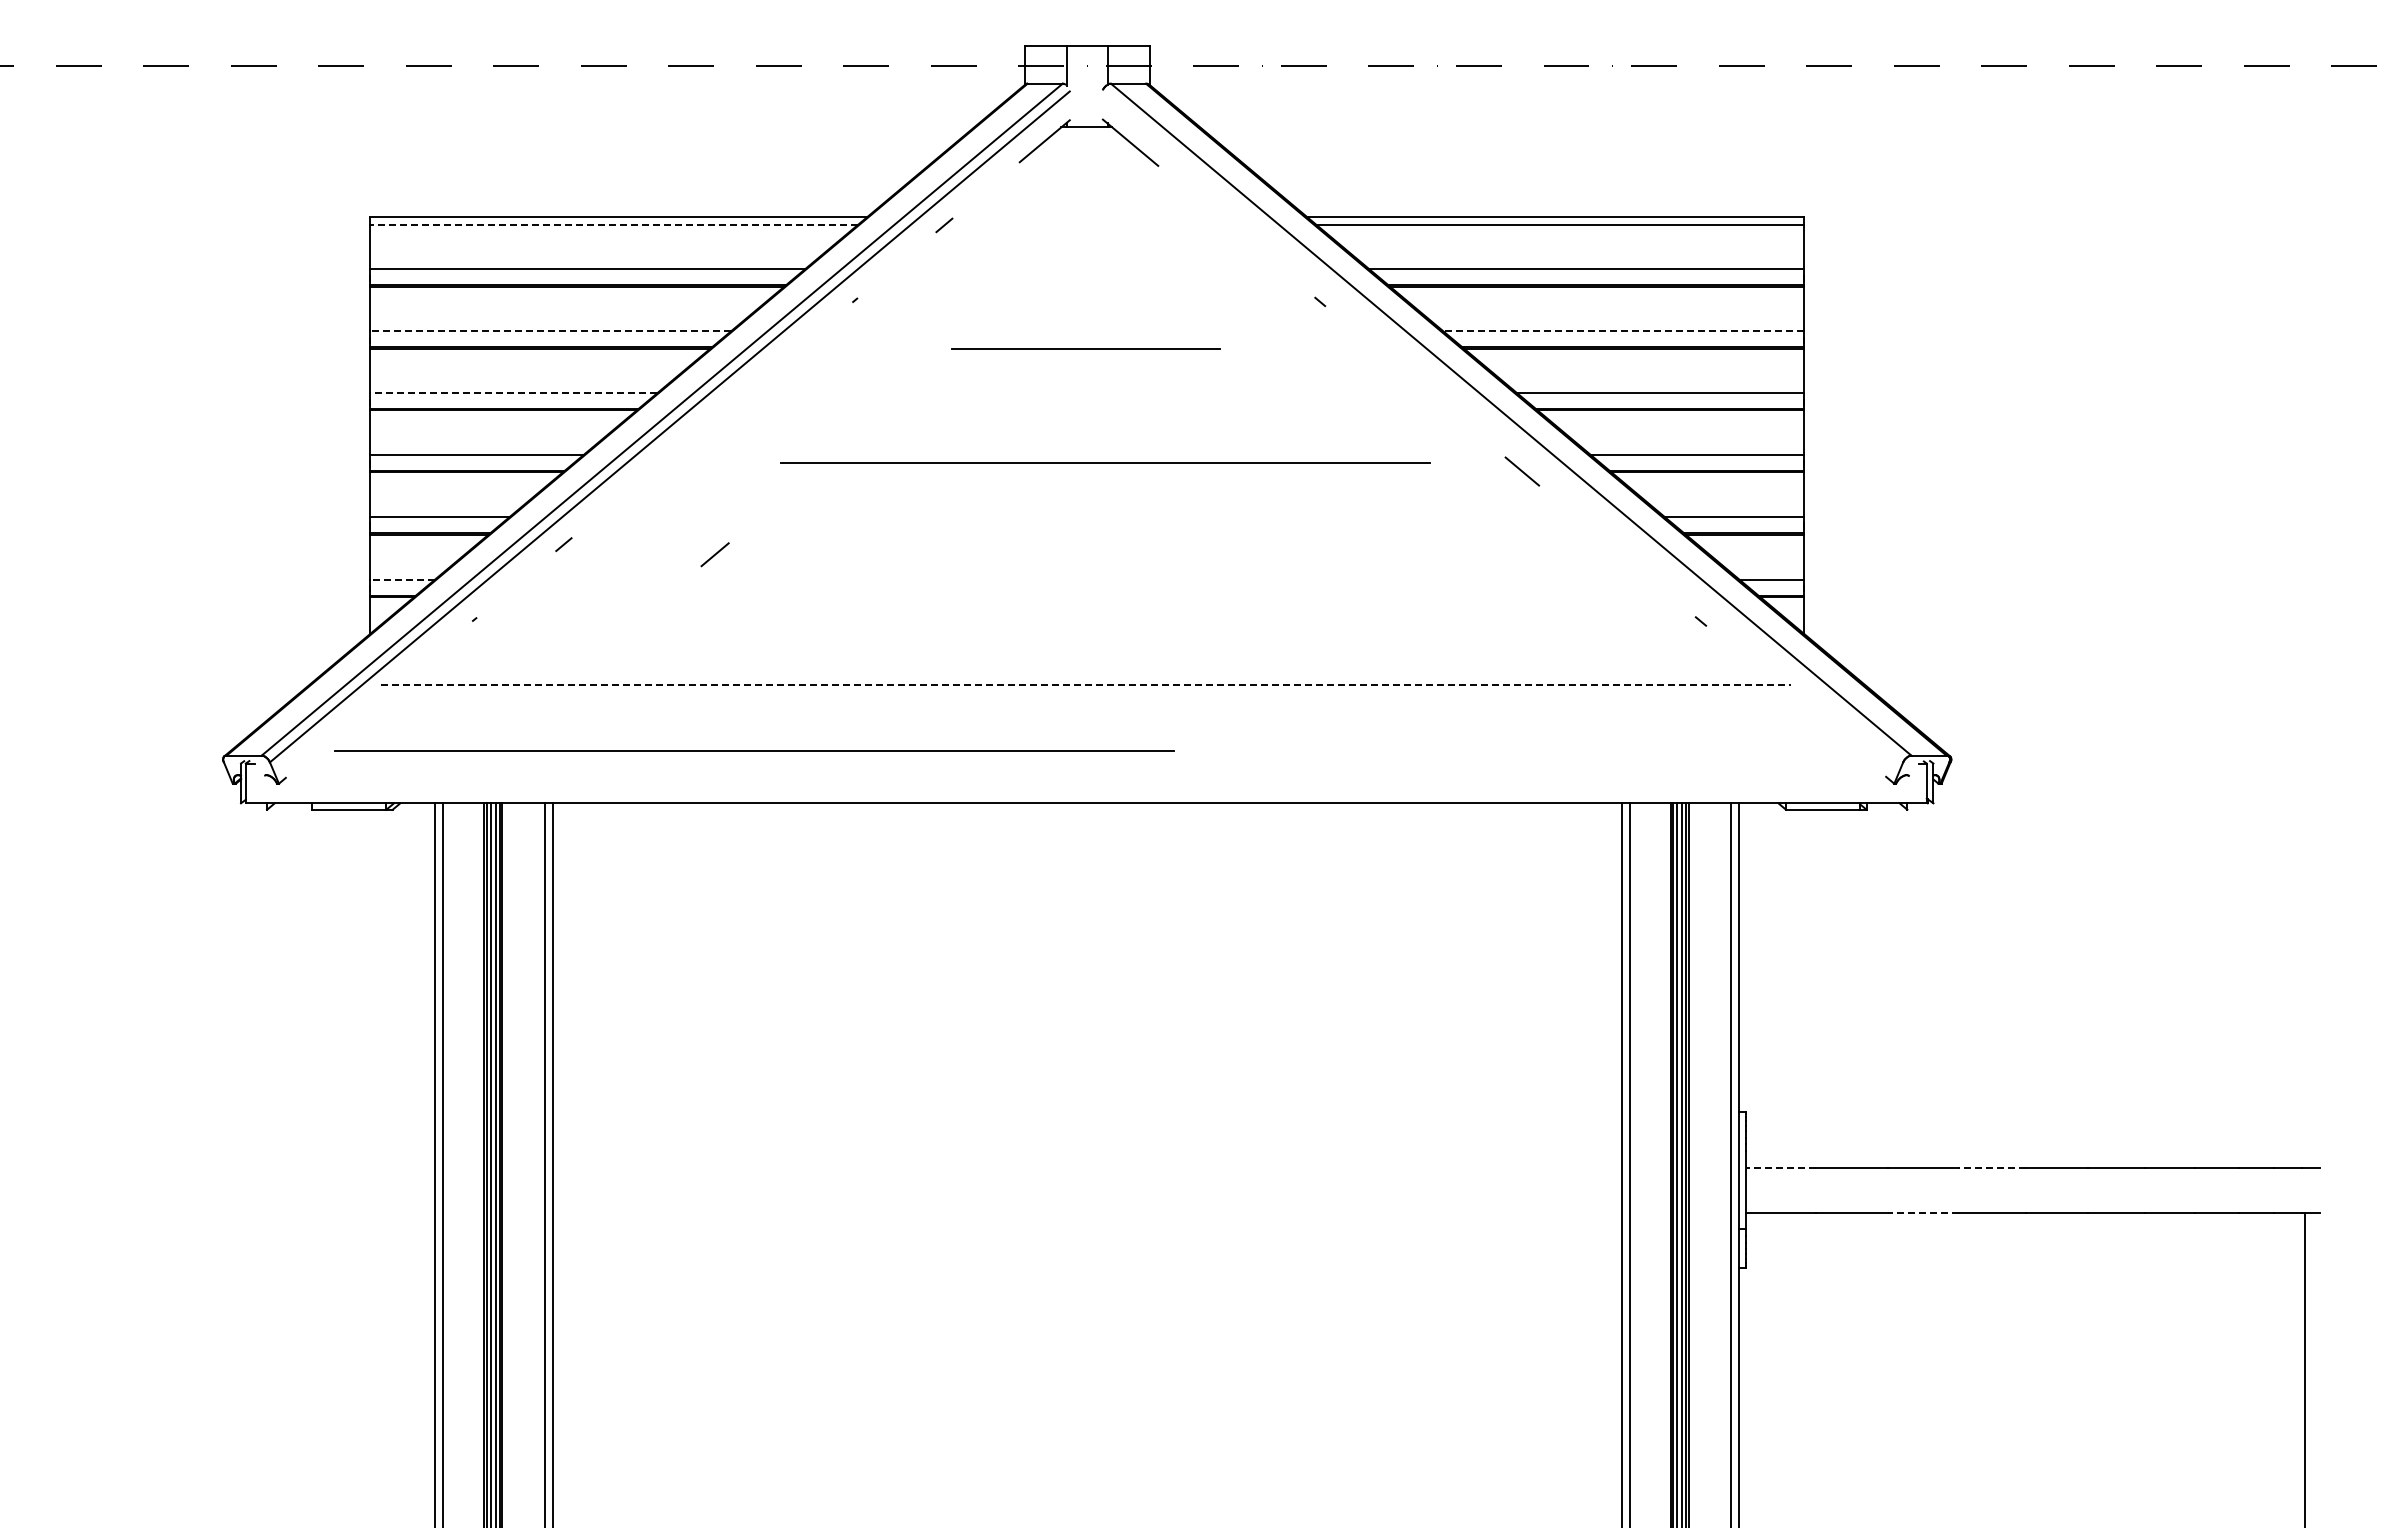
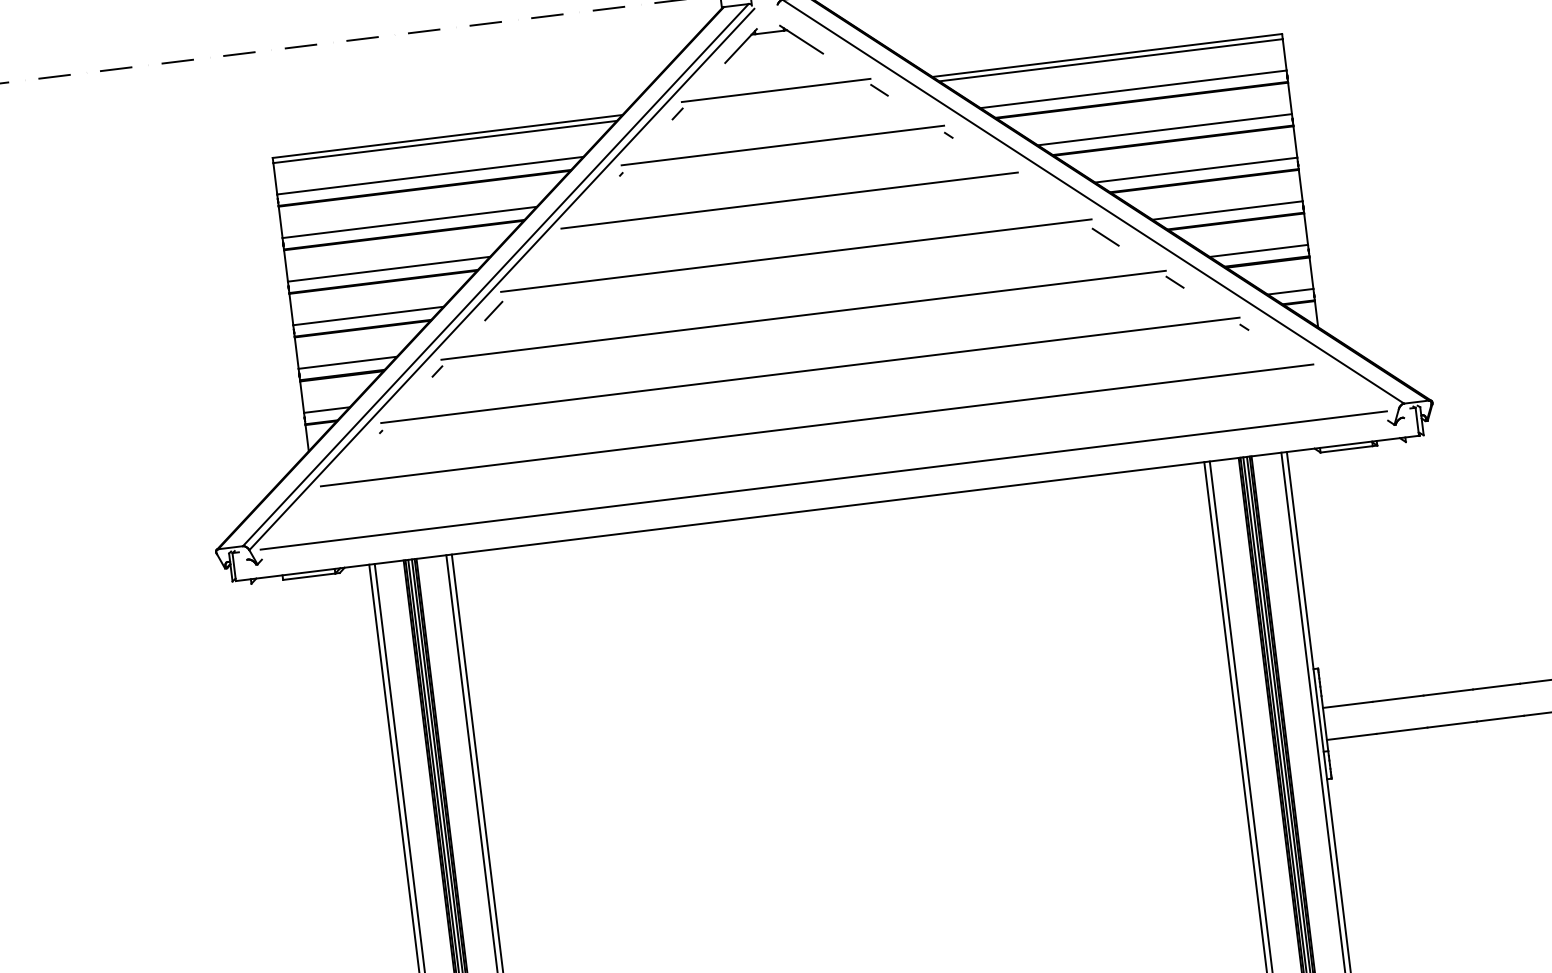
line: (613, 224) -> (444, 141), dashed -> solid
line: (1230, 226) -> (879, 90), added
line: (1086, 287) -> (783, 145), added
line: (550, 331) -> (409, 222), dashed -> solid
line: (1623, 331) -> (1164, 129), dashed -> solid
line: (1085, 348) -> (775, 89), moved
line: (513, 393) -> (388, 269), dashed -> solid
line: (1105, 462) -> (789, 200), moved
line: (1085, 528) -> (803, 315), added
line: (1611, 546) -> (1174, 282), added
line: (714, 554) -> (493, 310), moved
line: (402, 579) -> (326, 410), dashed -> solid
line: (1085, 607) -> (809, 370), added
line: (1086, 685) -> (817, 425), dashed -> solid
line: (754, 750) -> (796, 255), moved
line: (1085, 763) -> (823, 480), added
line: (1780, 1167) -> (1347, 704), dashed -> solid
line: (1991, 1167) -> (1496, 686), dashed -> solid
line: (1923, 1213) -> (1452, 724), dashed -> solid

